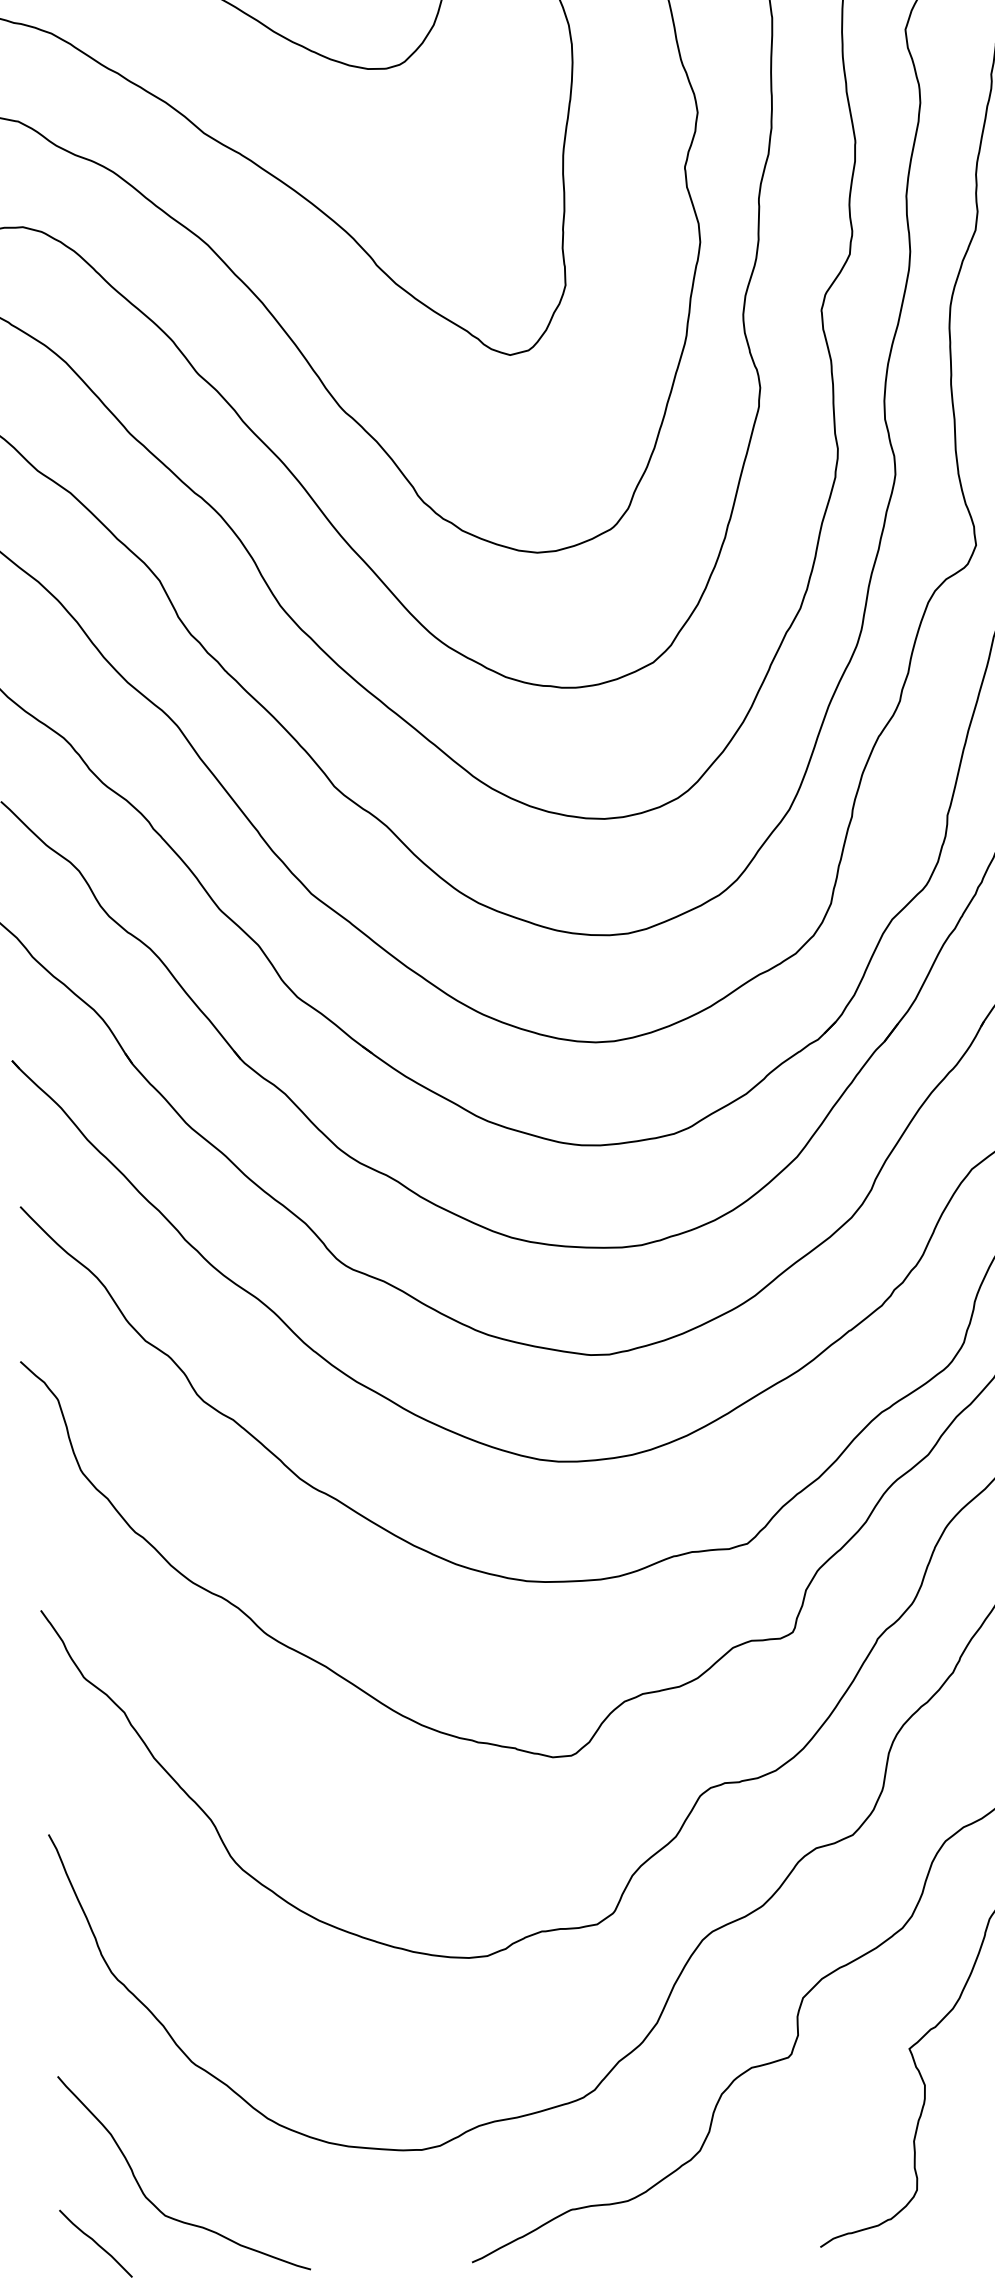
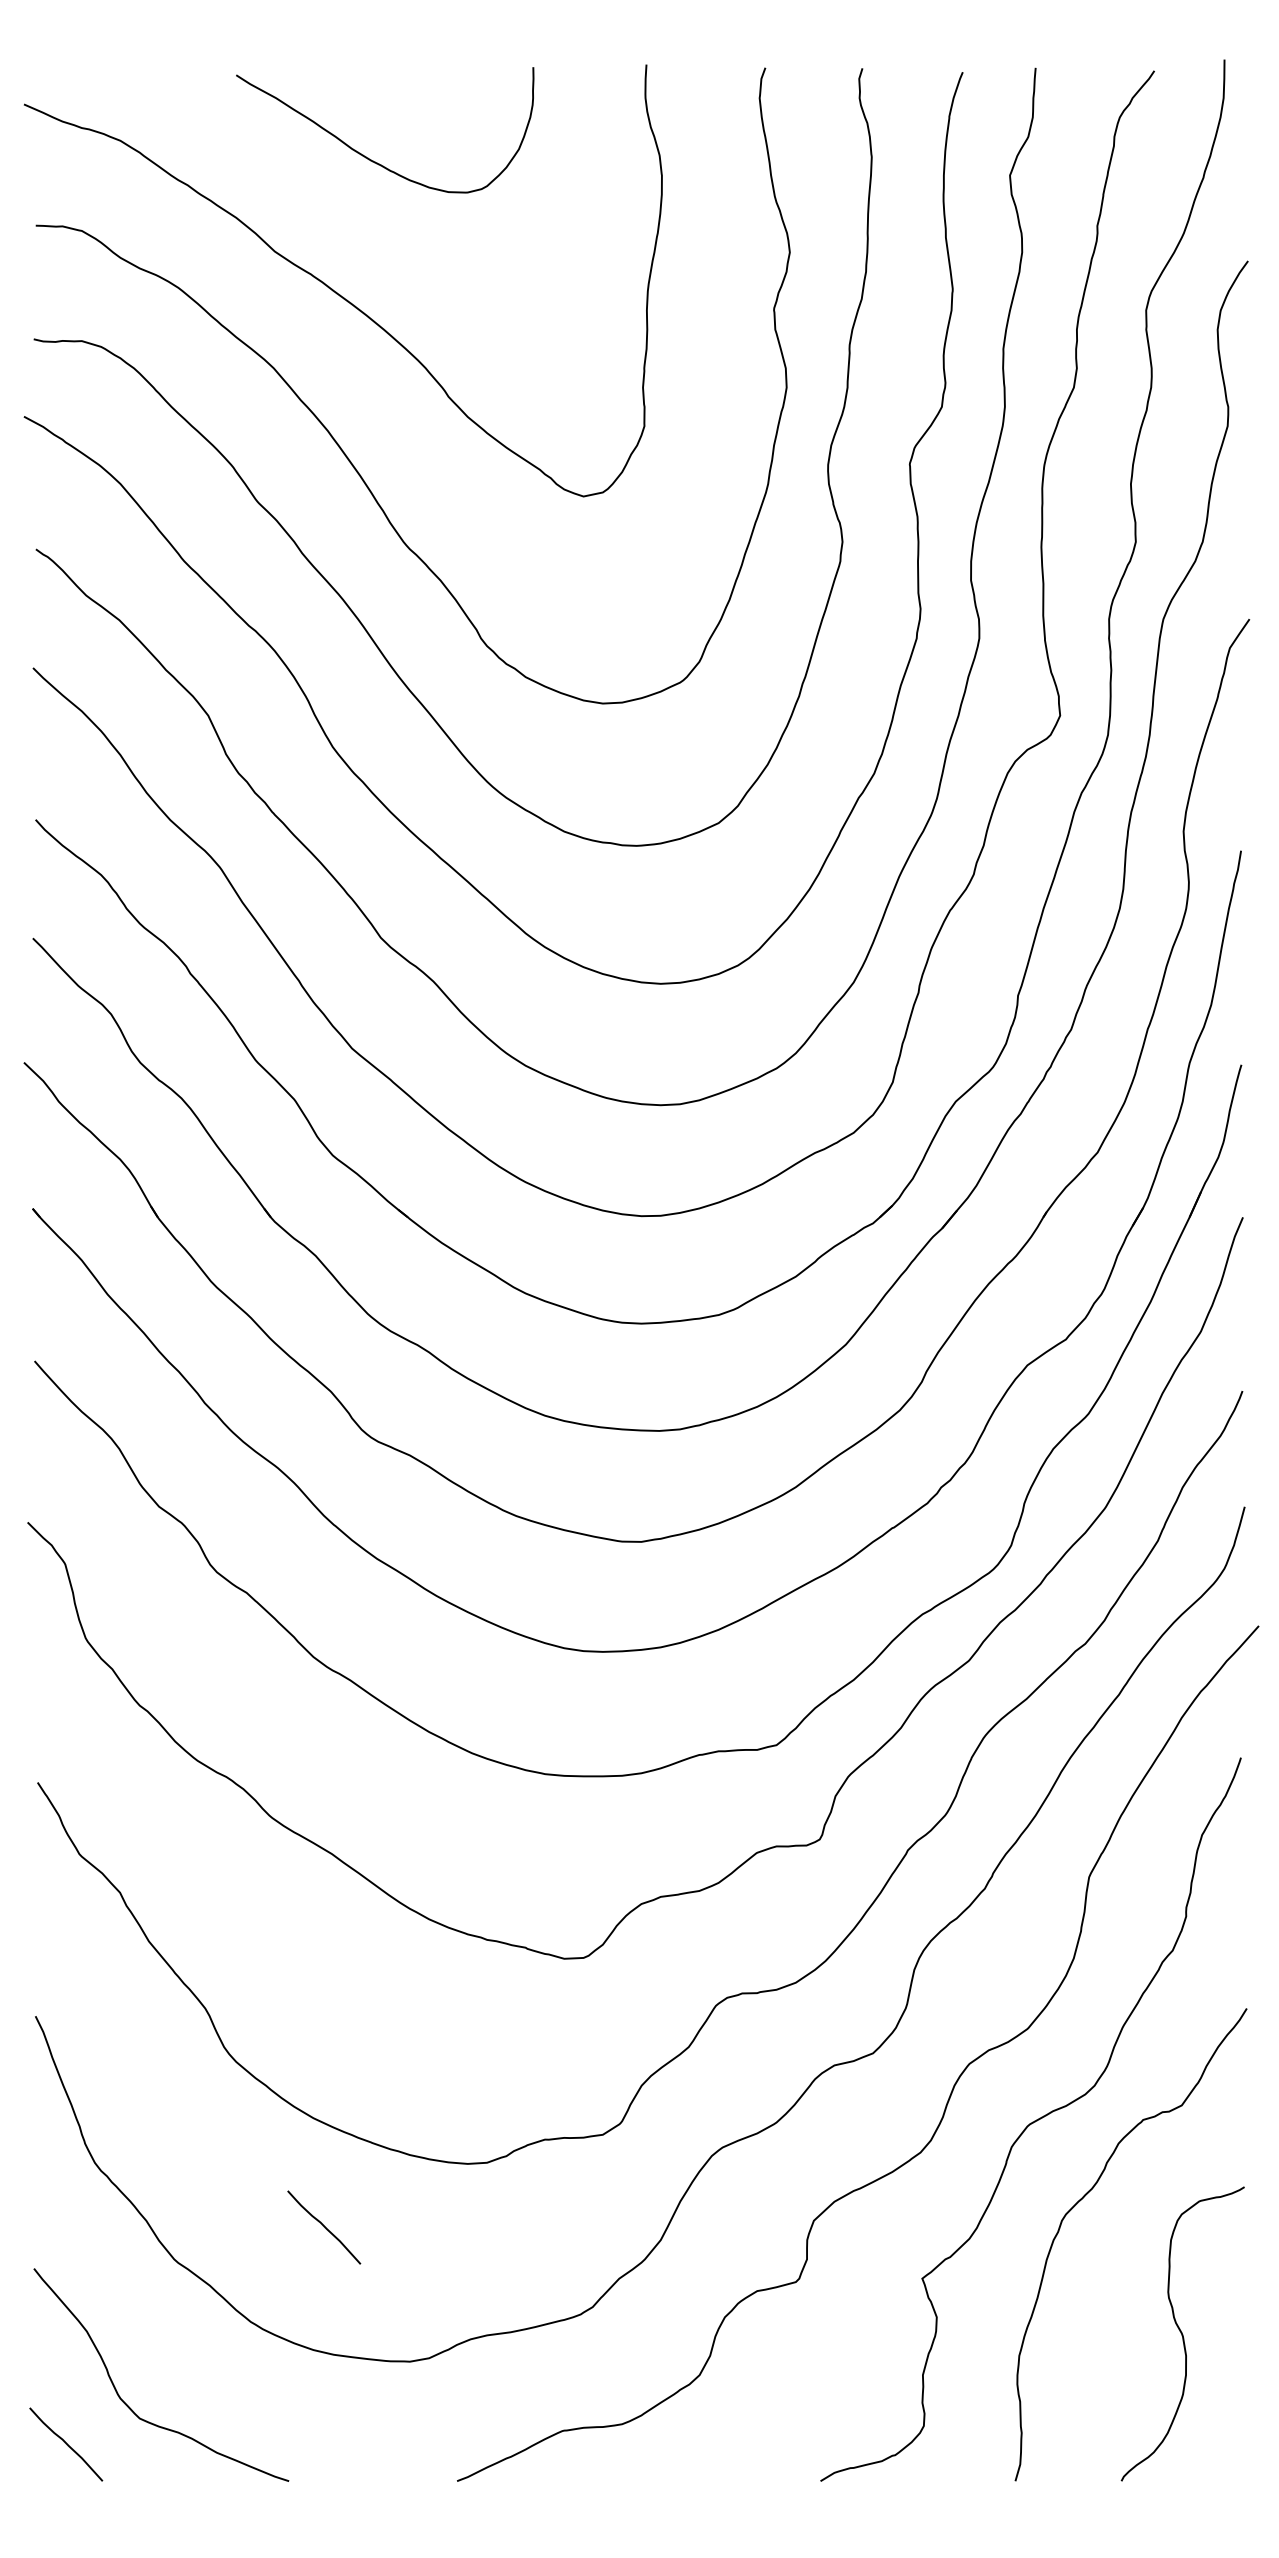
curve: (334, 2024) -> (324, 2227), added

